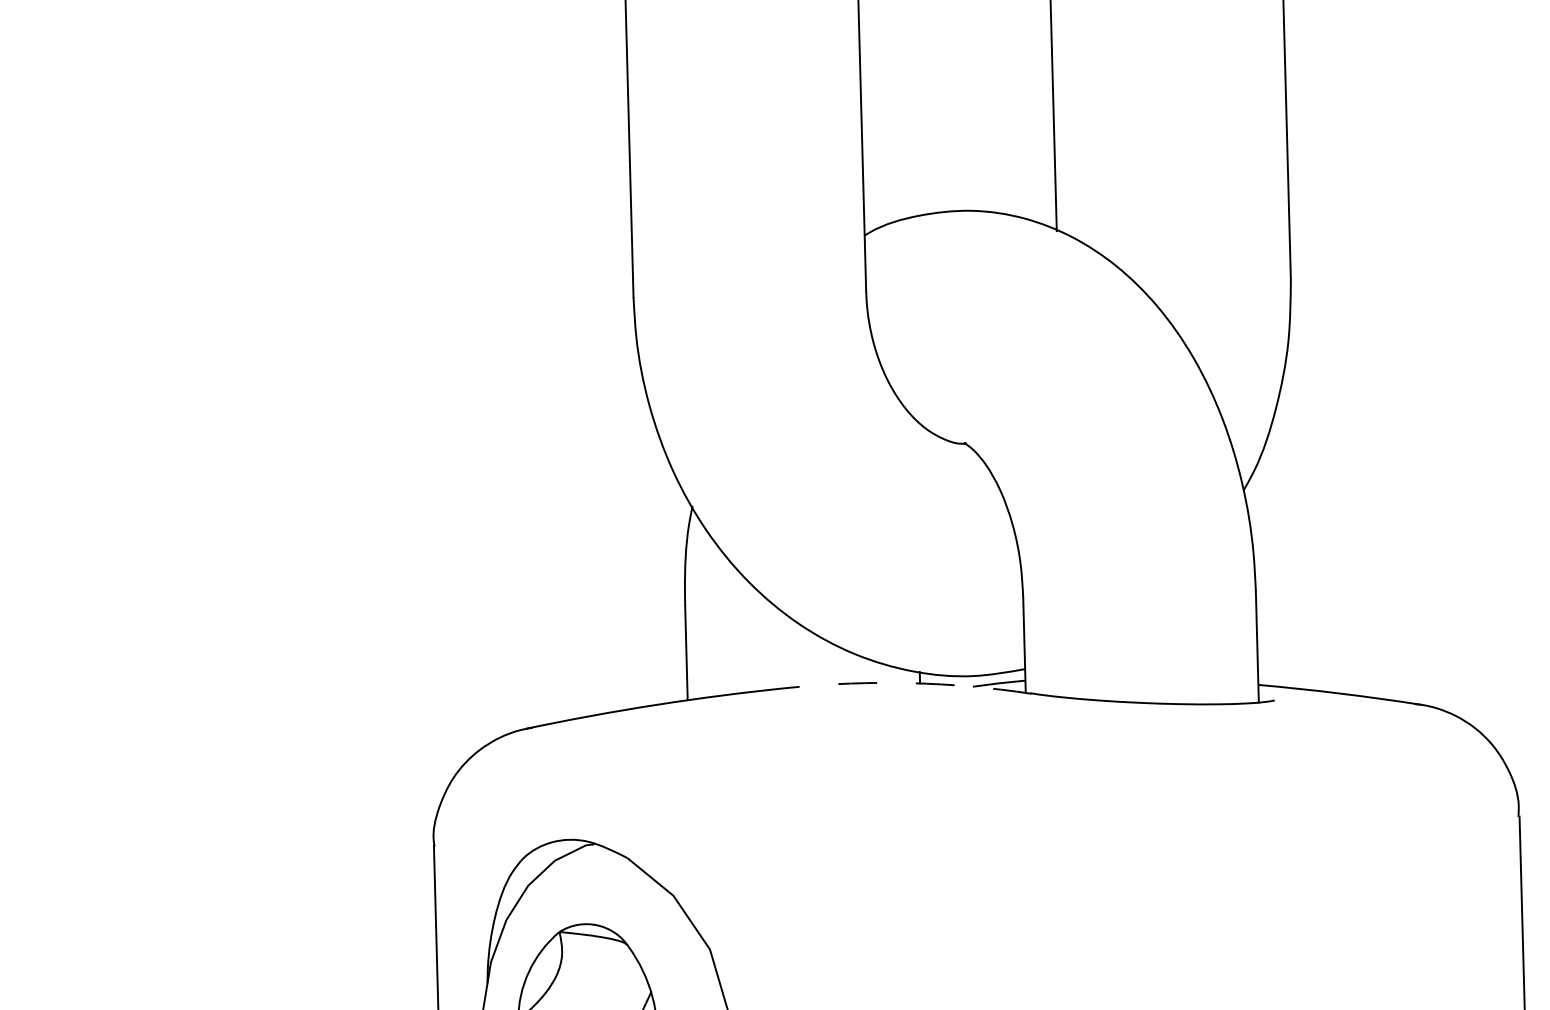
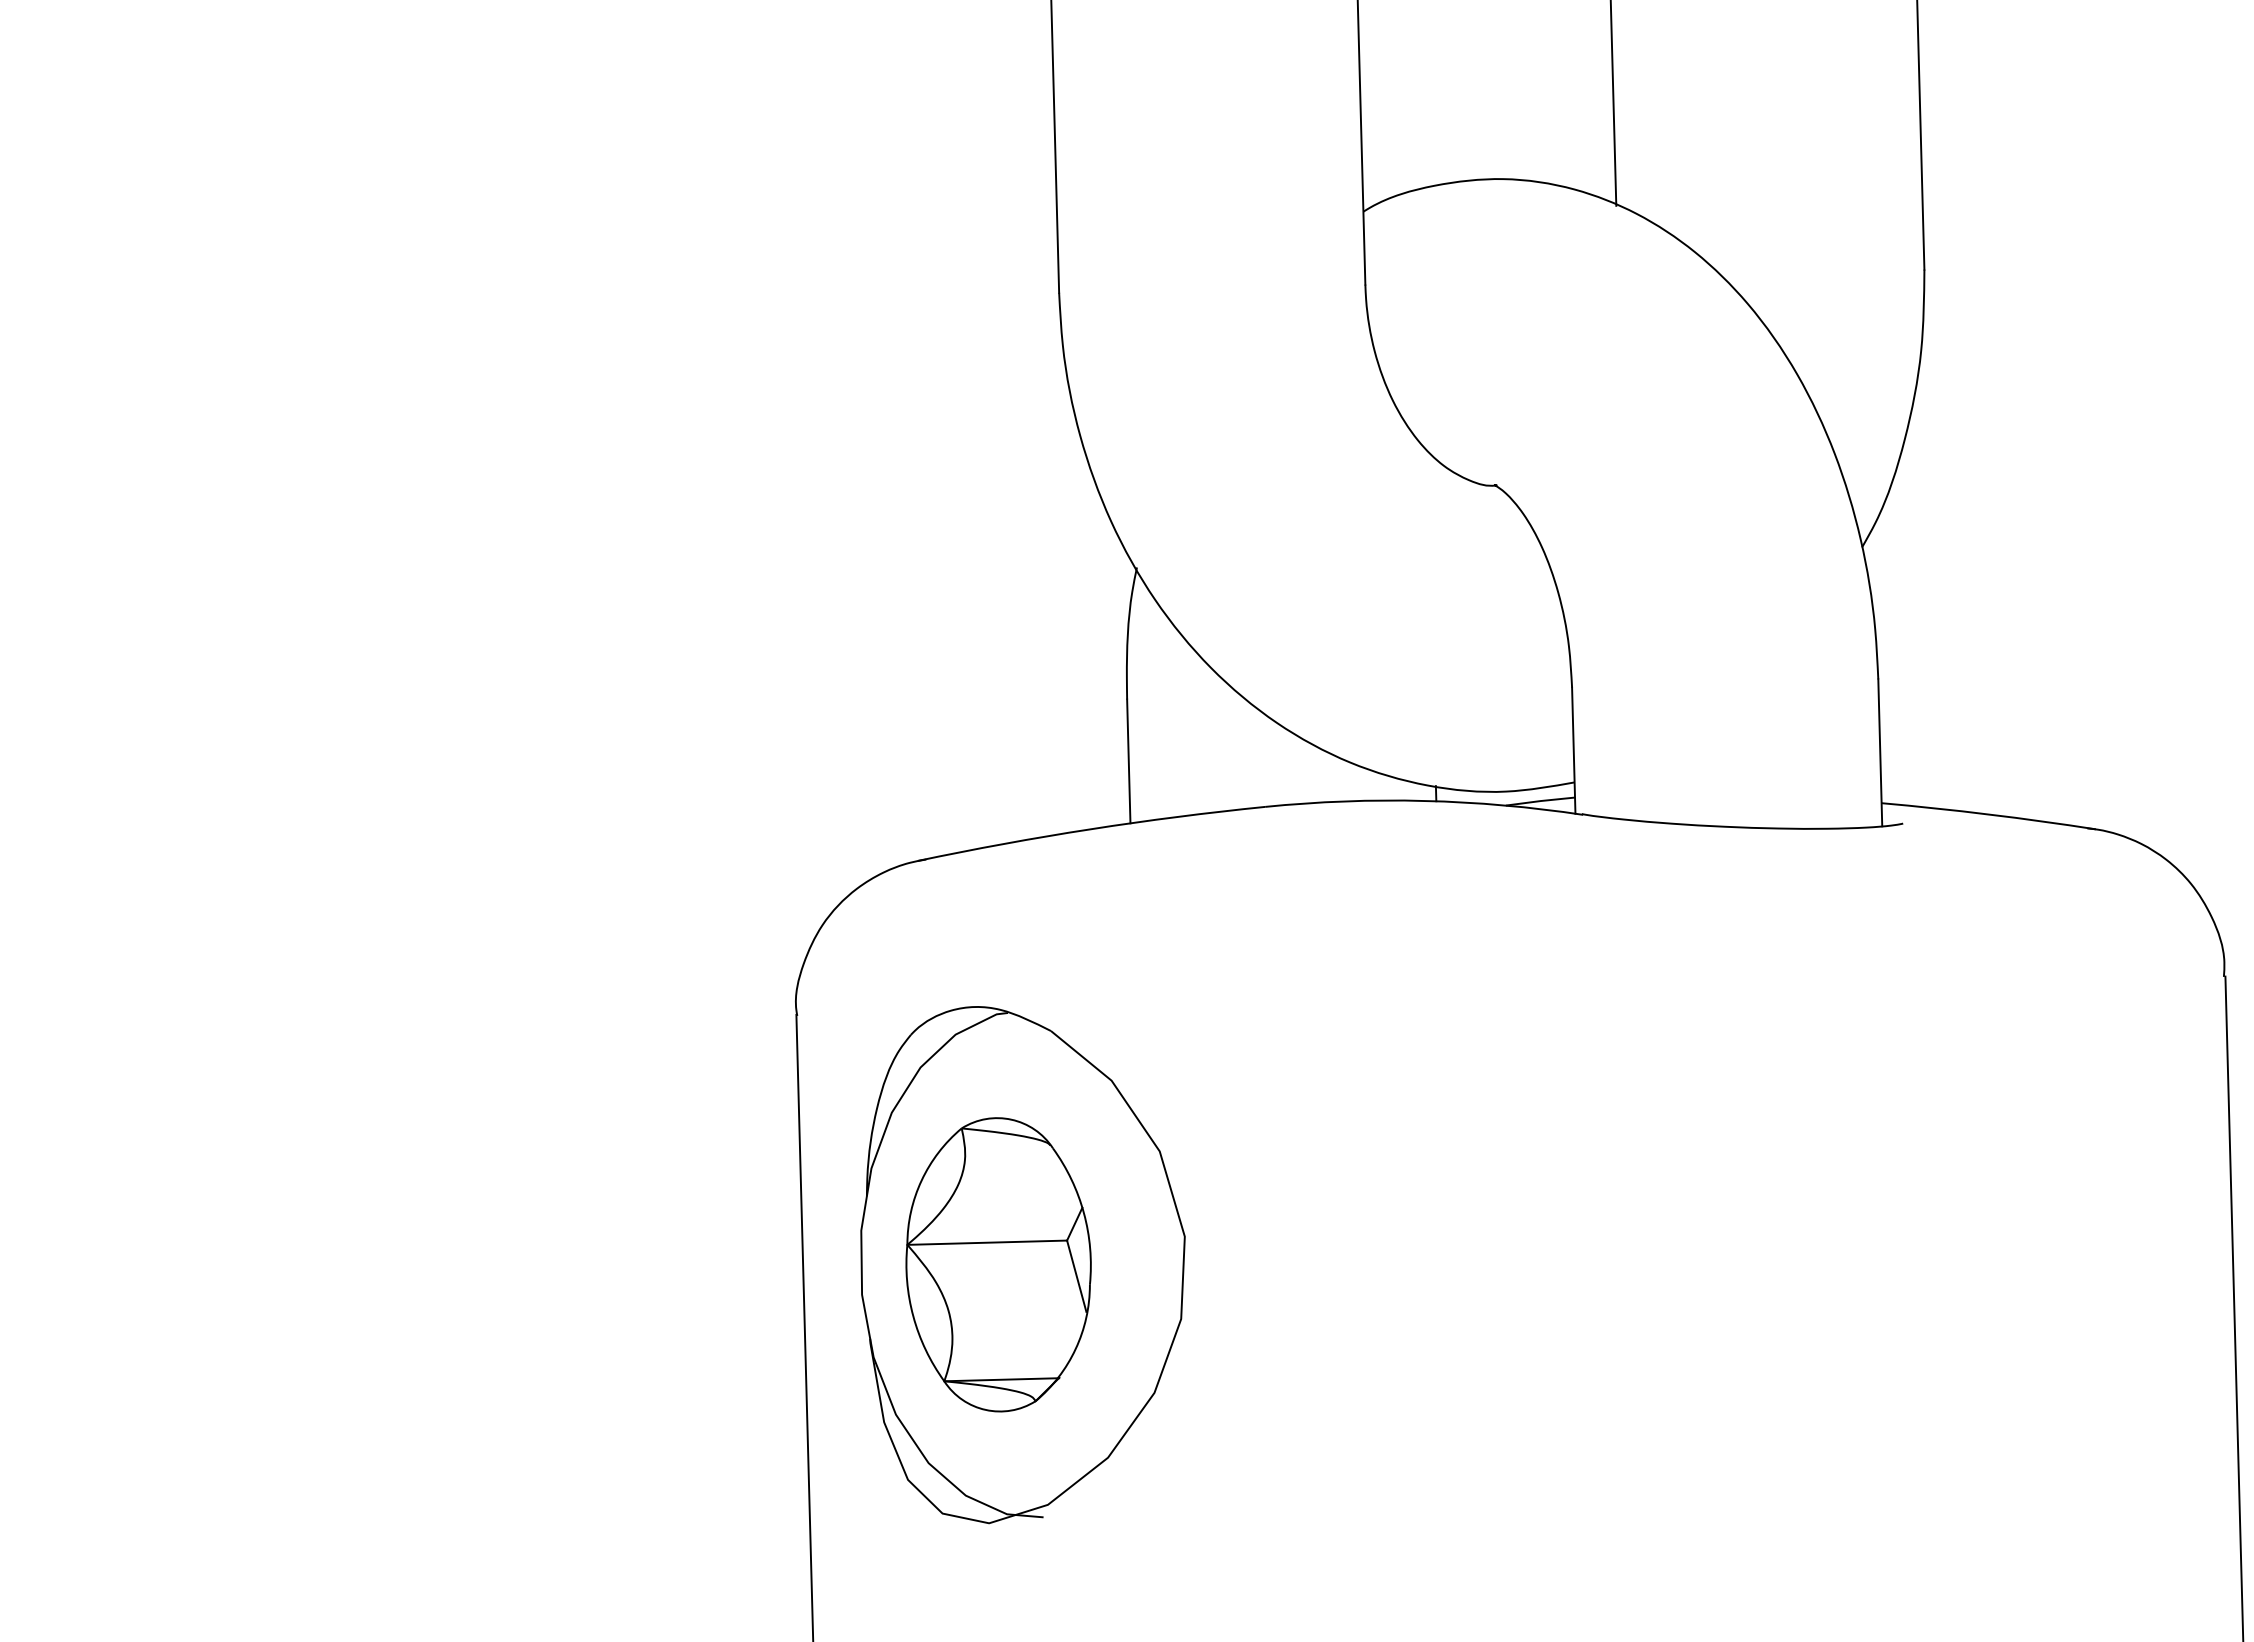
arc: (911, 682) -> (1424, 800), dashed -> solid

